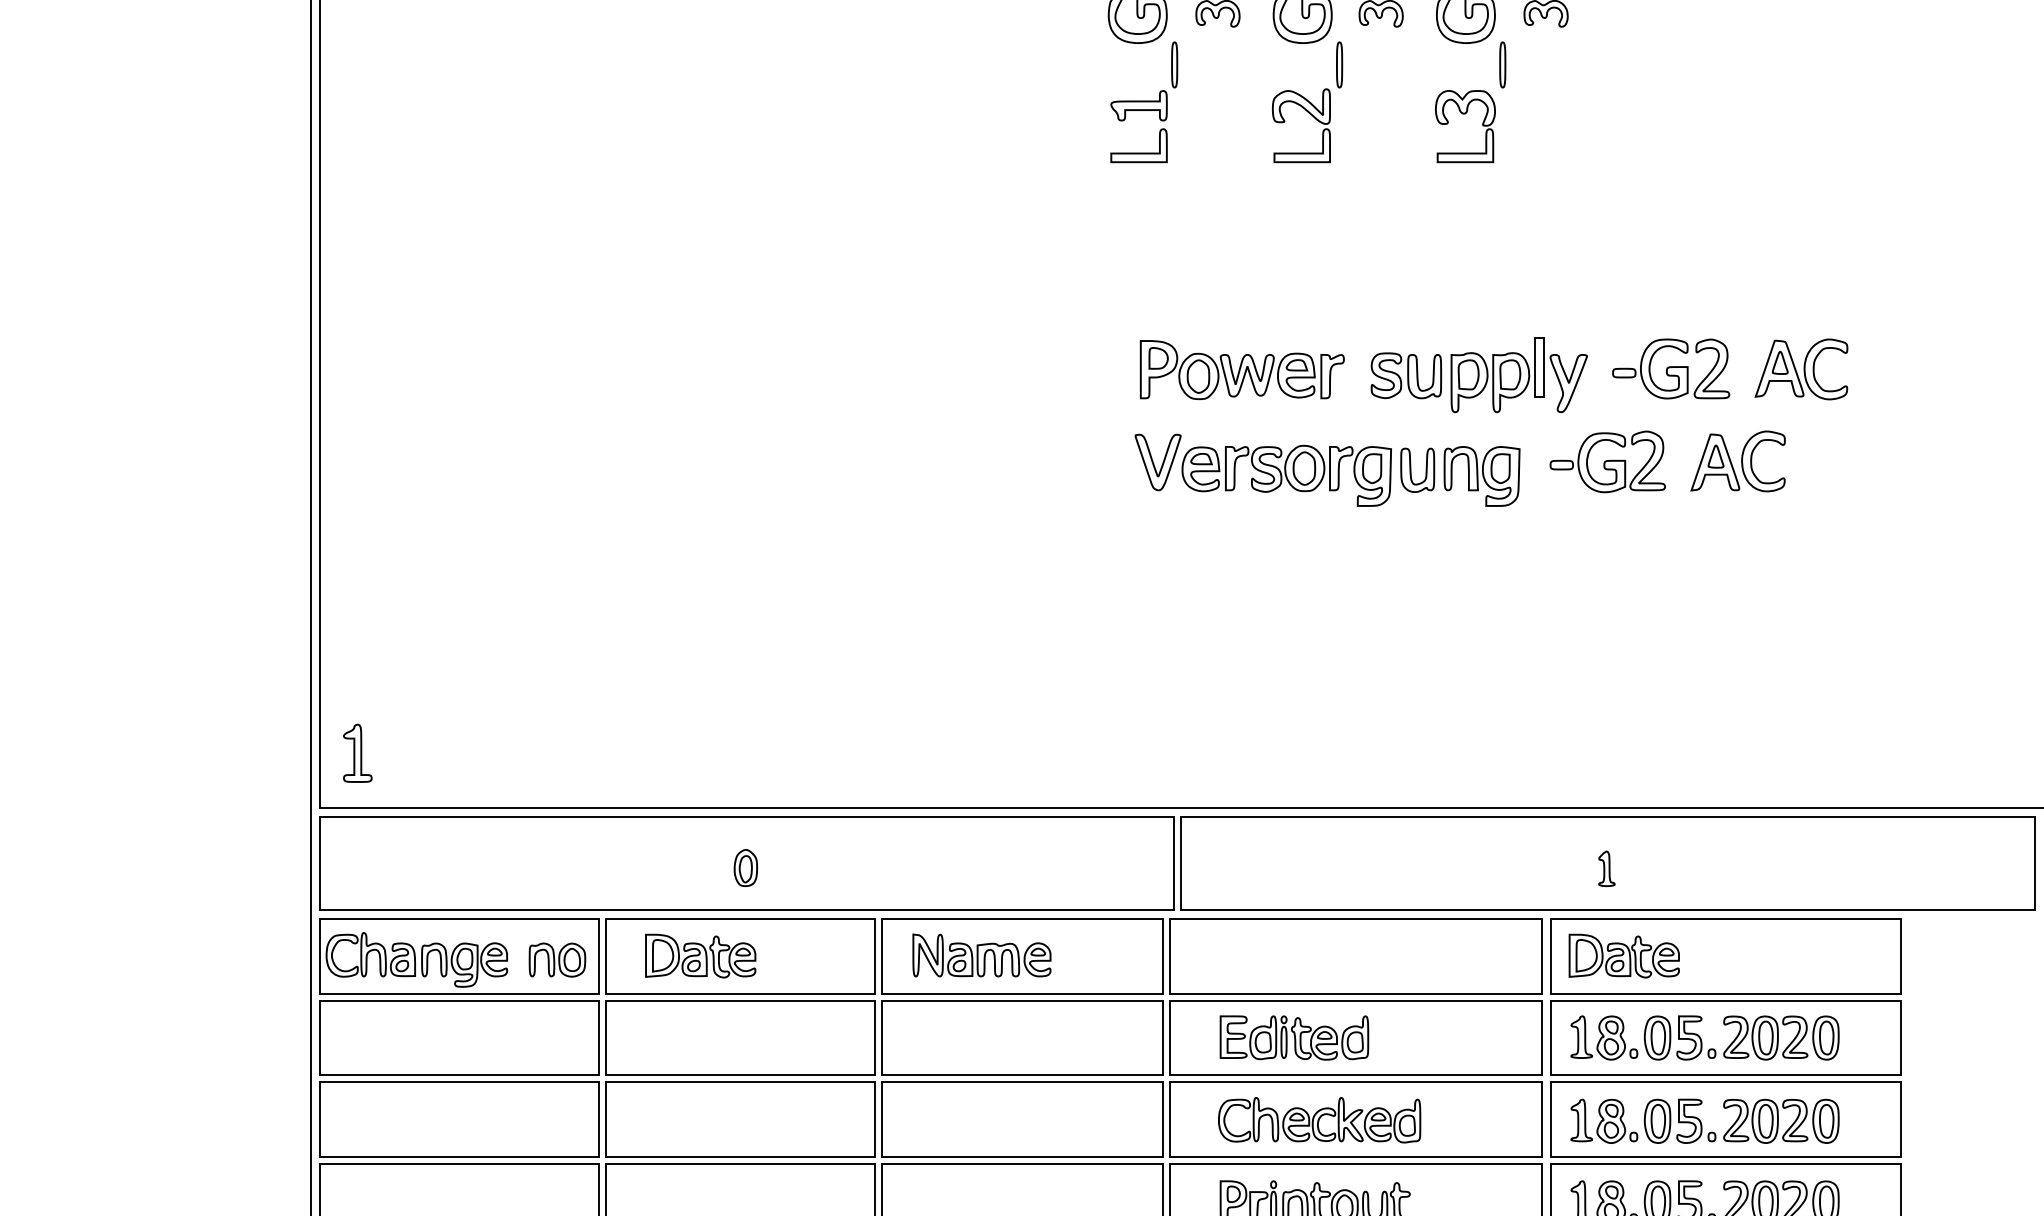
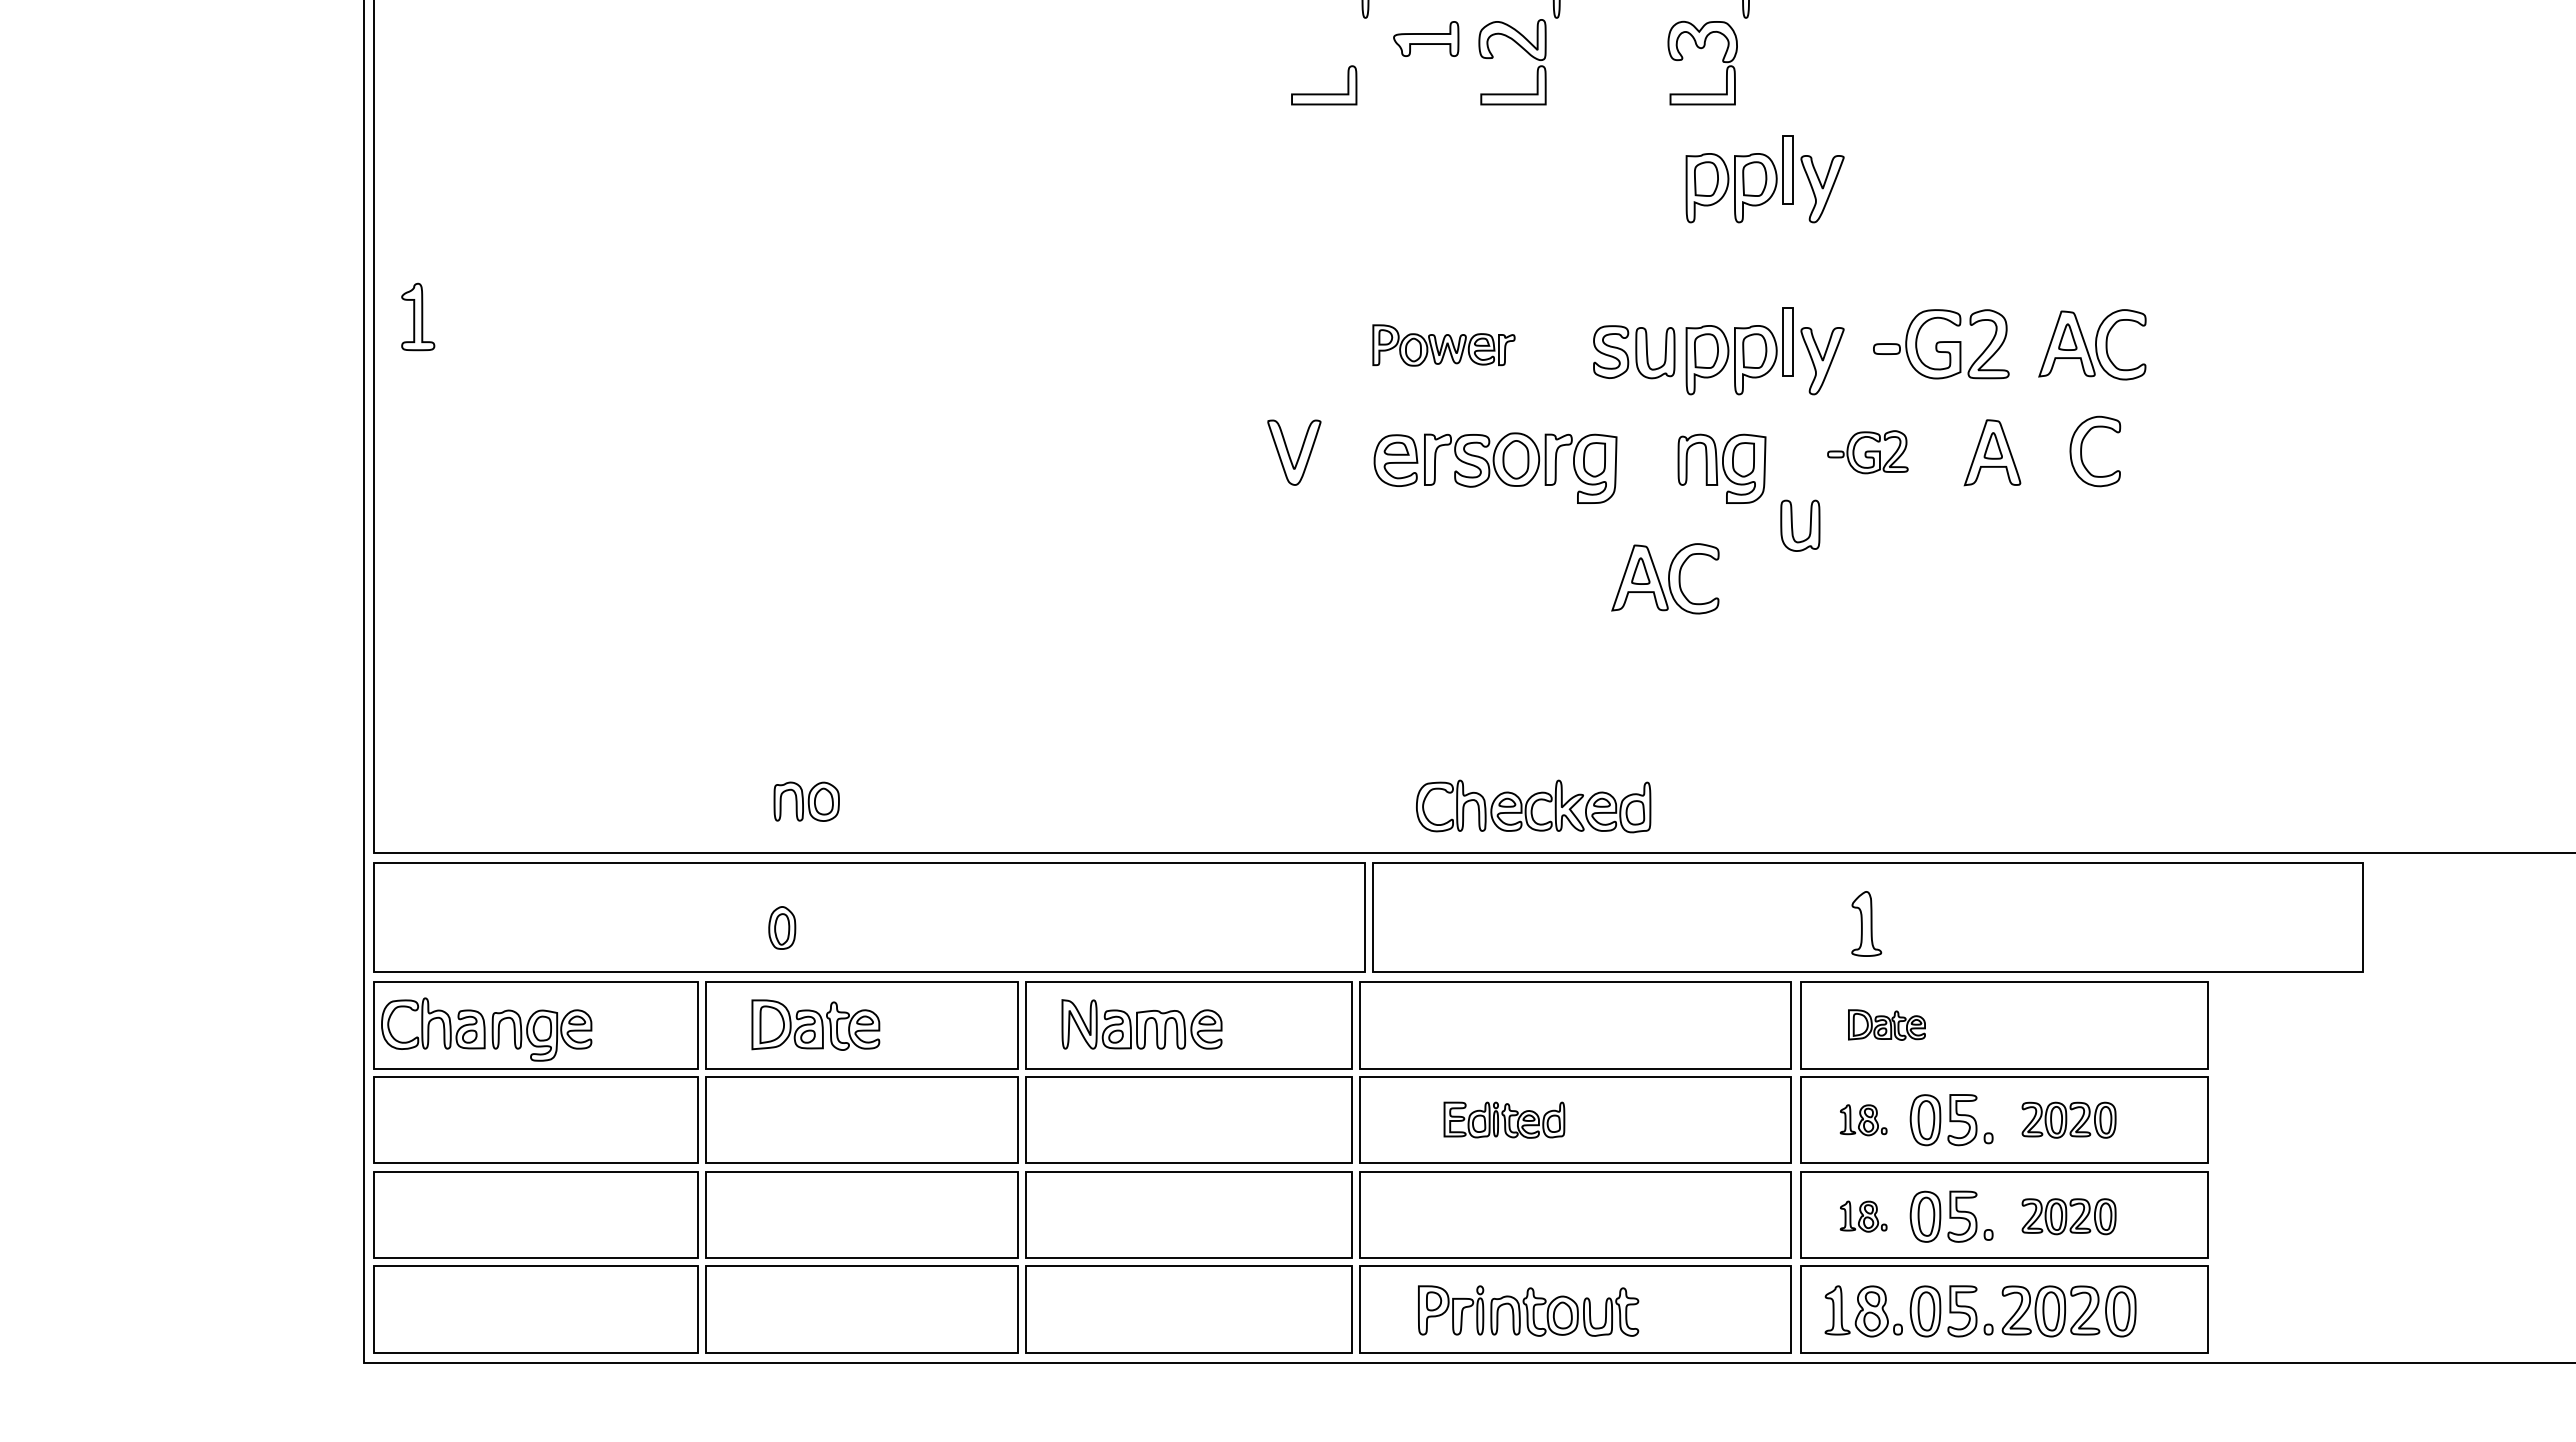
part: (1139, 105) -> (1426, 38), moved
part: (1518, 226) -> (1764, 179), added
part: (1241, 370) -> (1443, 345), size x0.6
part: (1752, 458) -> (2082, 448), moved
part: (1158, 462) -> (1294, 452), moved
part: (1607, 462) -> (1867, 452), size x0.6
part: (1410, 470) -> (1792, 525), moved
part: (1433, 570) -> (1665, 578), added
part: (358, 752) -> (418, 316), moved
part: (746, 867) -> (782, 927), moved
part: (1606, 868) -> (1866, 923), size x1.6
part: (1623, 955) -> (1886, 1024), size x0.6
part: (557, 959) -> (806, 801), moved
part: (1294, 1038) -> (1504, 1120), size x0.7
part: (1604, 1038) -> (1863, 1120), size x0.6
part: (1780, 1038) -> (2068, 1120), size x0.7
part: (1319, 1120) -> (1533, 806), moved
part: (1604, 1121) -> (1863, 1216), size x0.6
part: (1780, 1121) -> (2068, 1216), size x0.7

